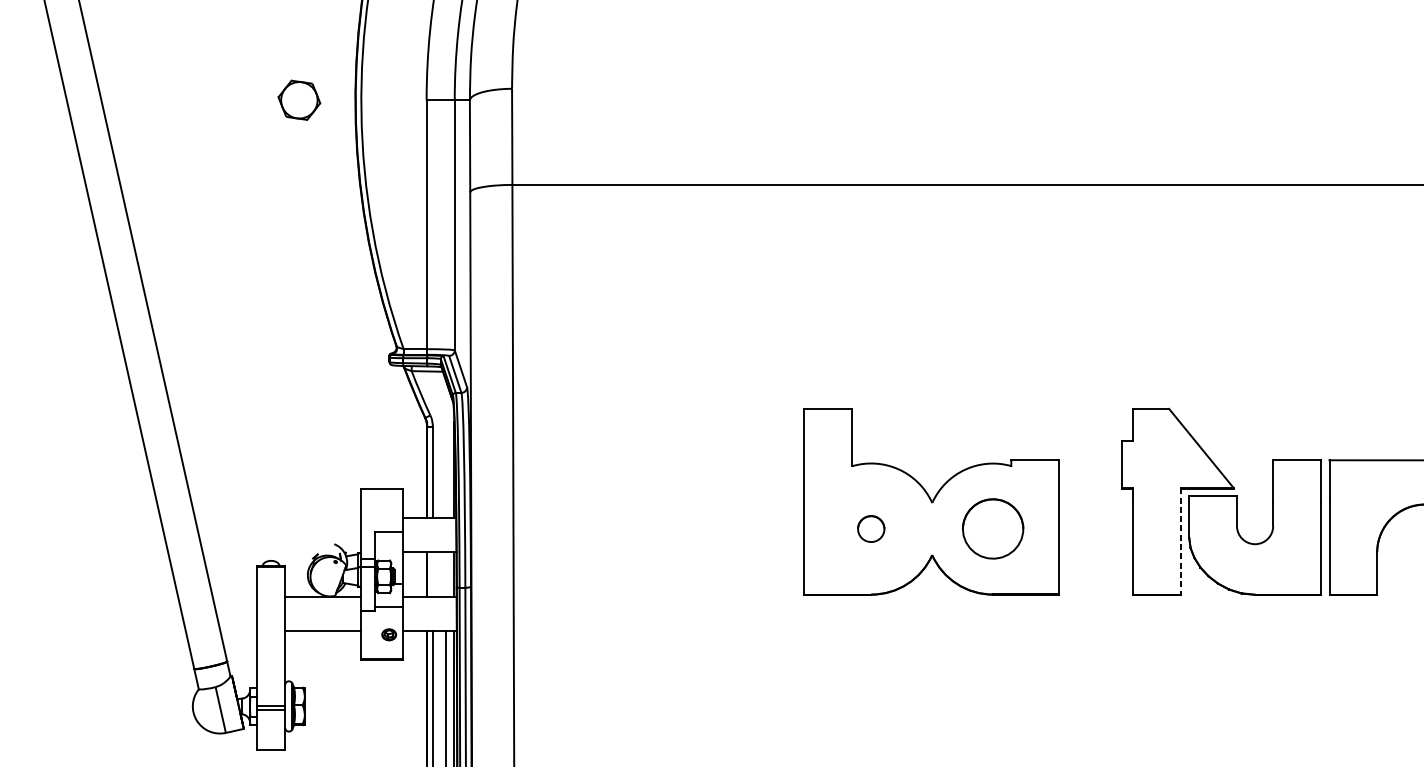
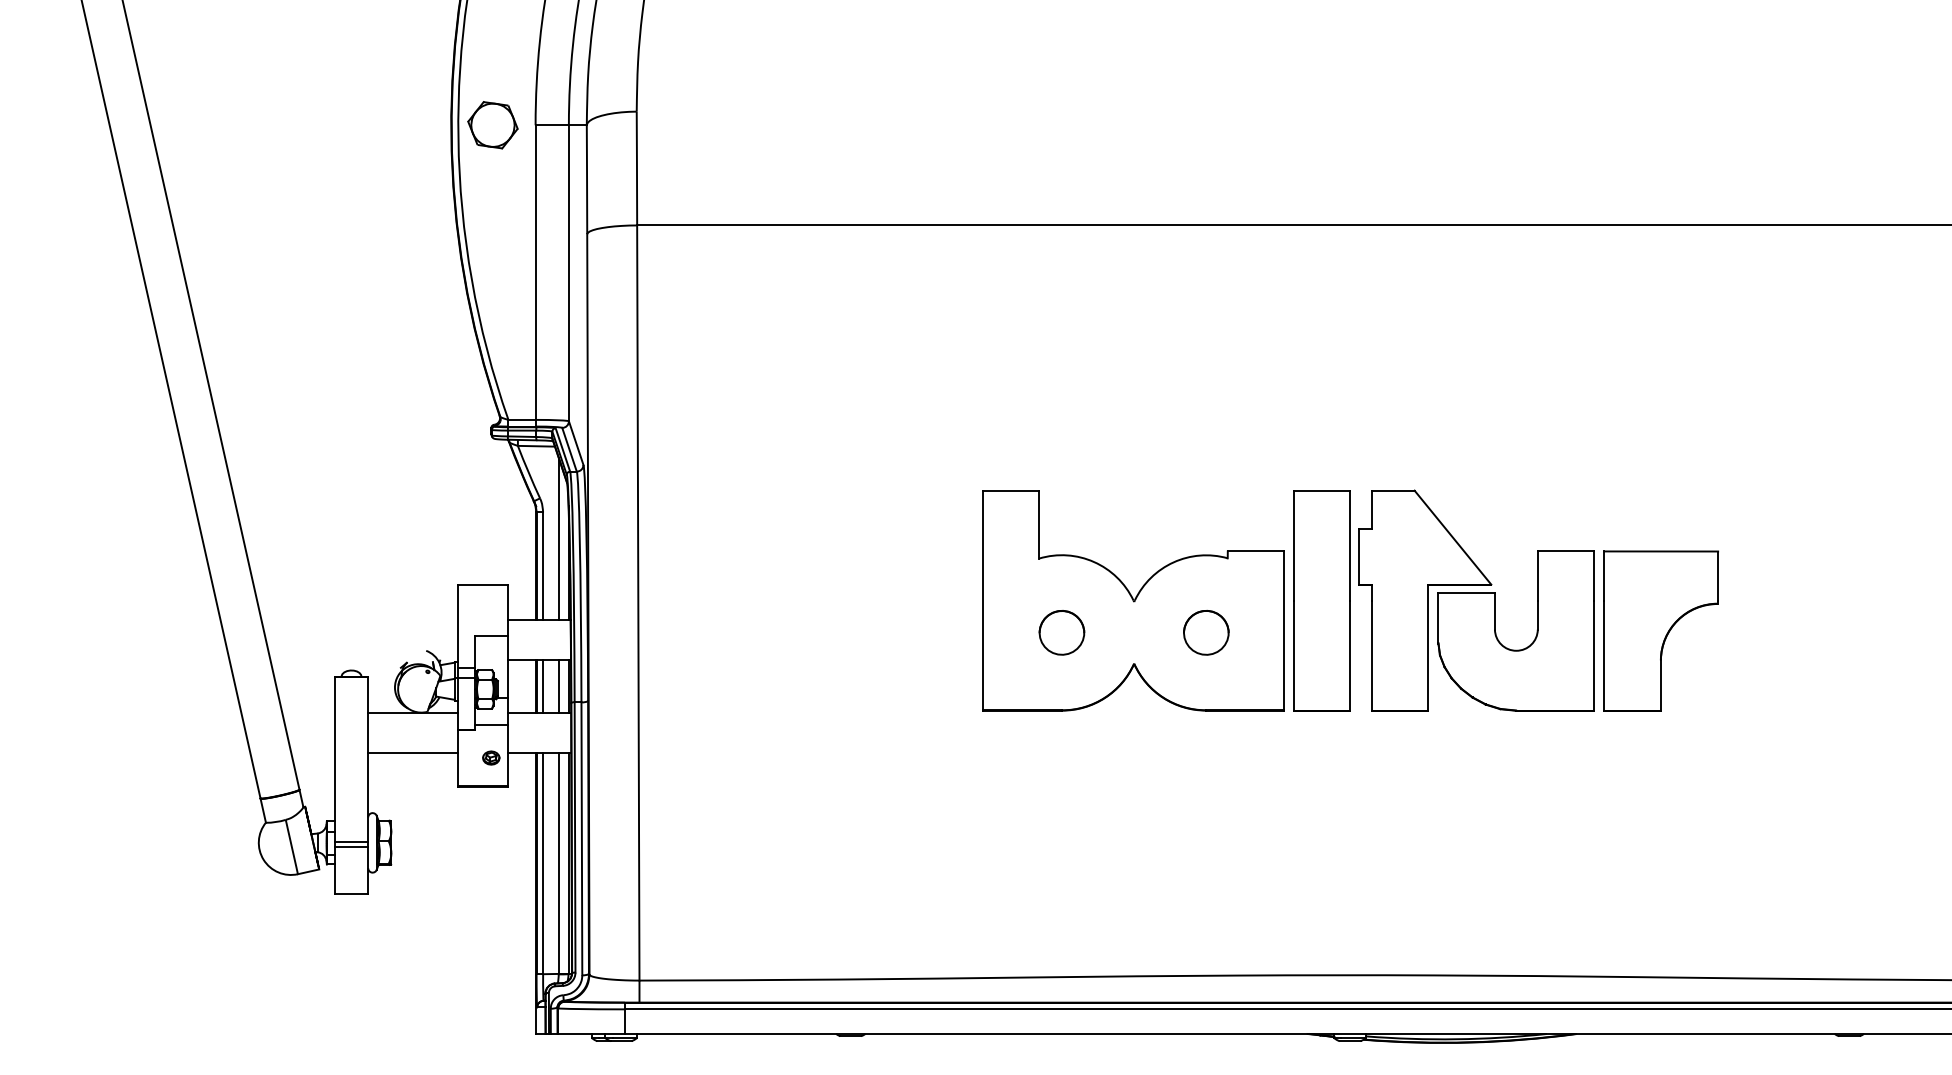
part: (298, 100) -> (492, 125), moved
line: (445, 449) -> (558, 538), added
part: (1090, 501) -> (1321, 600), added
part: (870, 528) -> (1061, 632), size x1.43
part: (993, 528) -> (1206, 632), size x0.62
line: (1180, 541) -> (1428, 647), dashed -> solid
line: (433, 574) -> (543, 686), added
line: (445, 574) -> (558, 686), added

